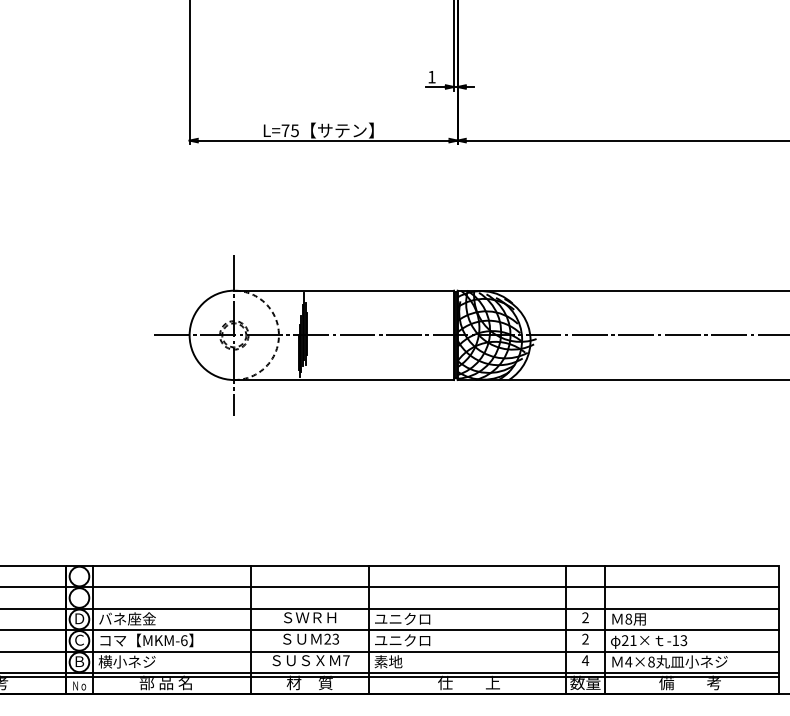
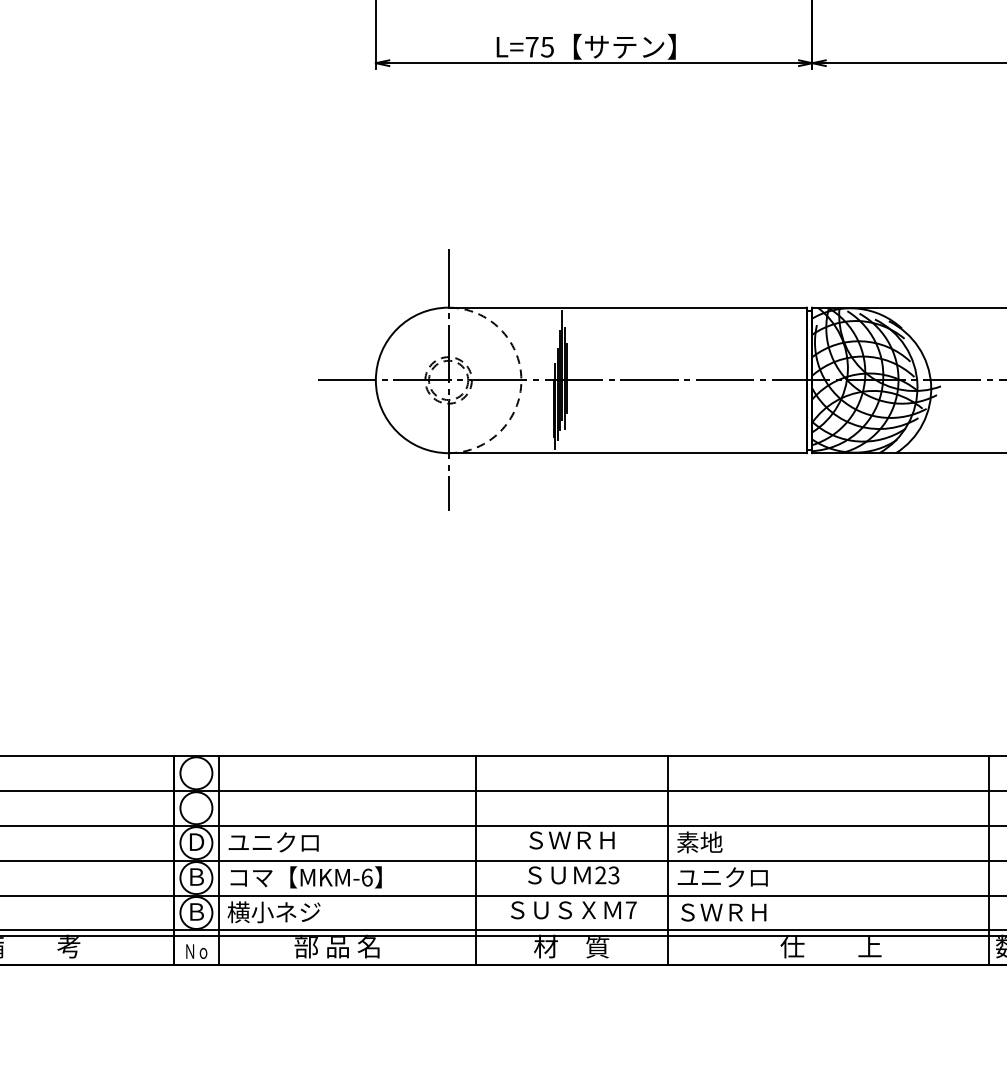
text: (127, 618) -> (274, 841), バネ座金 -> ユニクロ
text: (402, 618) -> (722, 841), ユニクロ -> 素地
text: (79, 639) -> (196, 875), Ｃ -> Ｂ
text: (401, 661) -> (720, 911), 素地 -> ＳＷＲＨ

